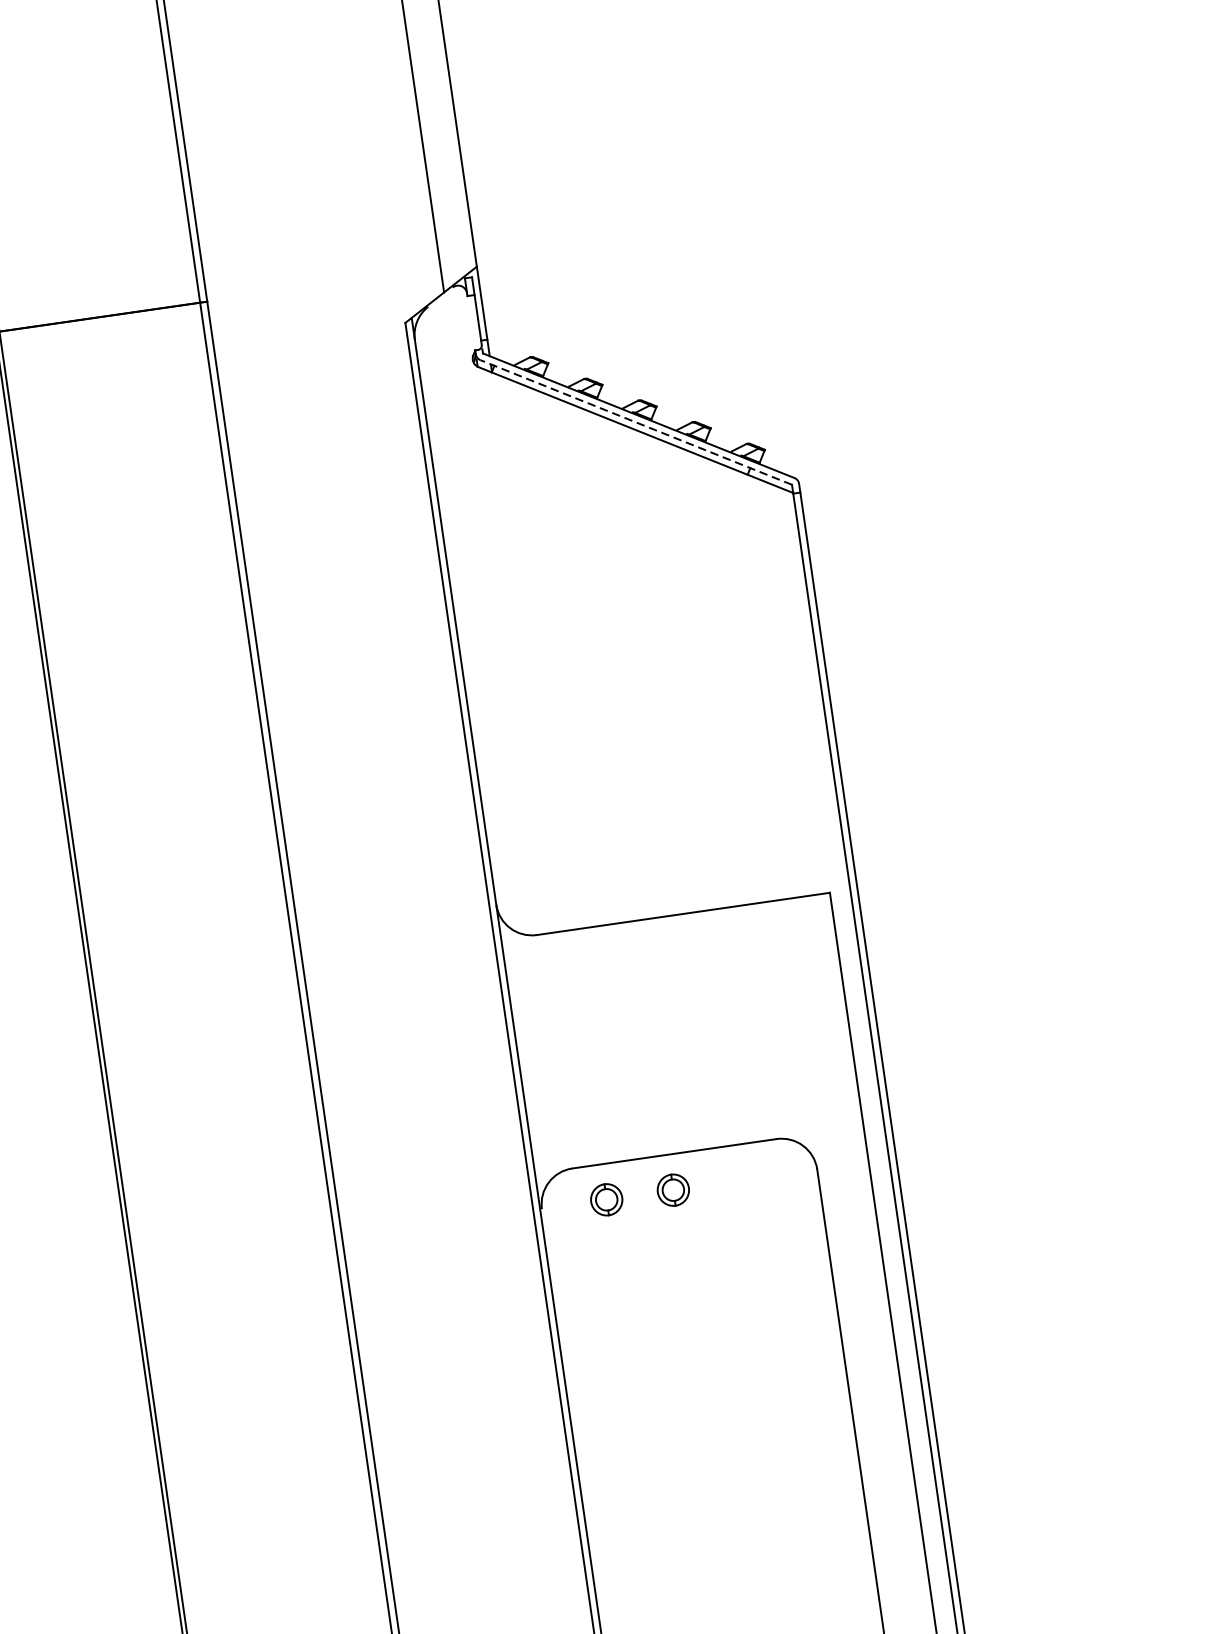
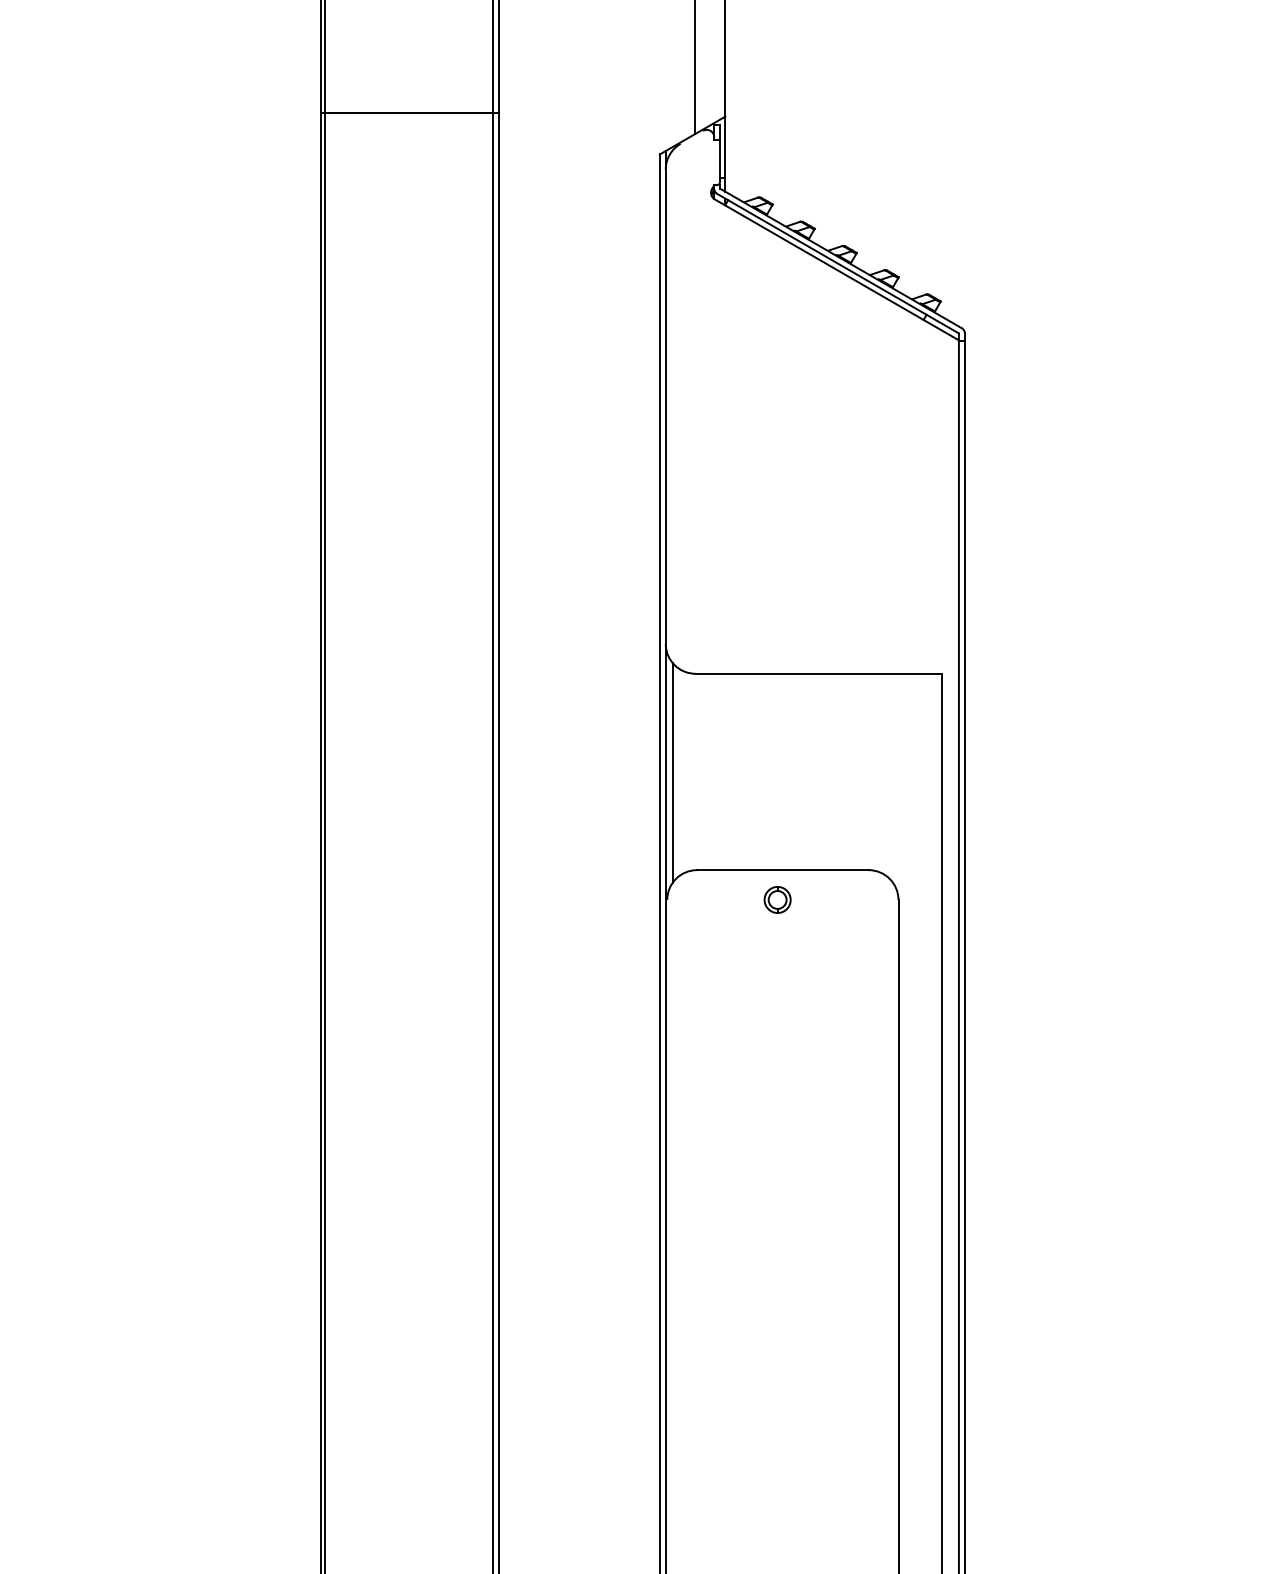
line: (636, 422) -> (838, 263), dashed -> solid
line: (527, 1056) -> (673, 772), added
part: (606, 1199) -> (721, 899), removed

